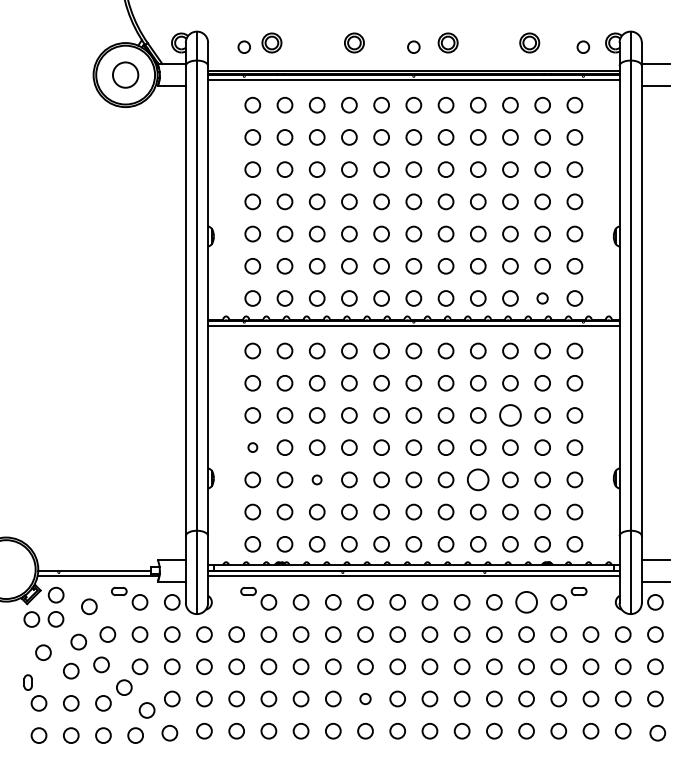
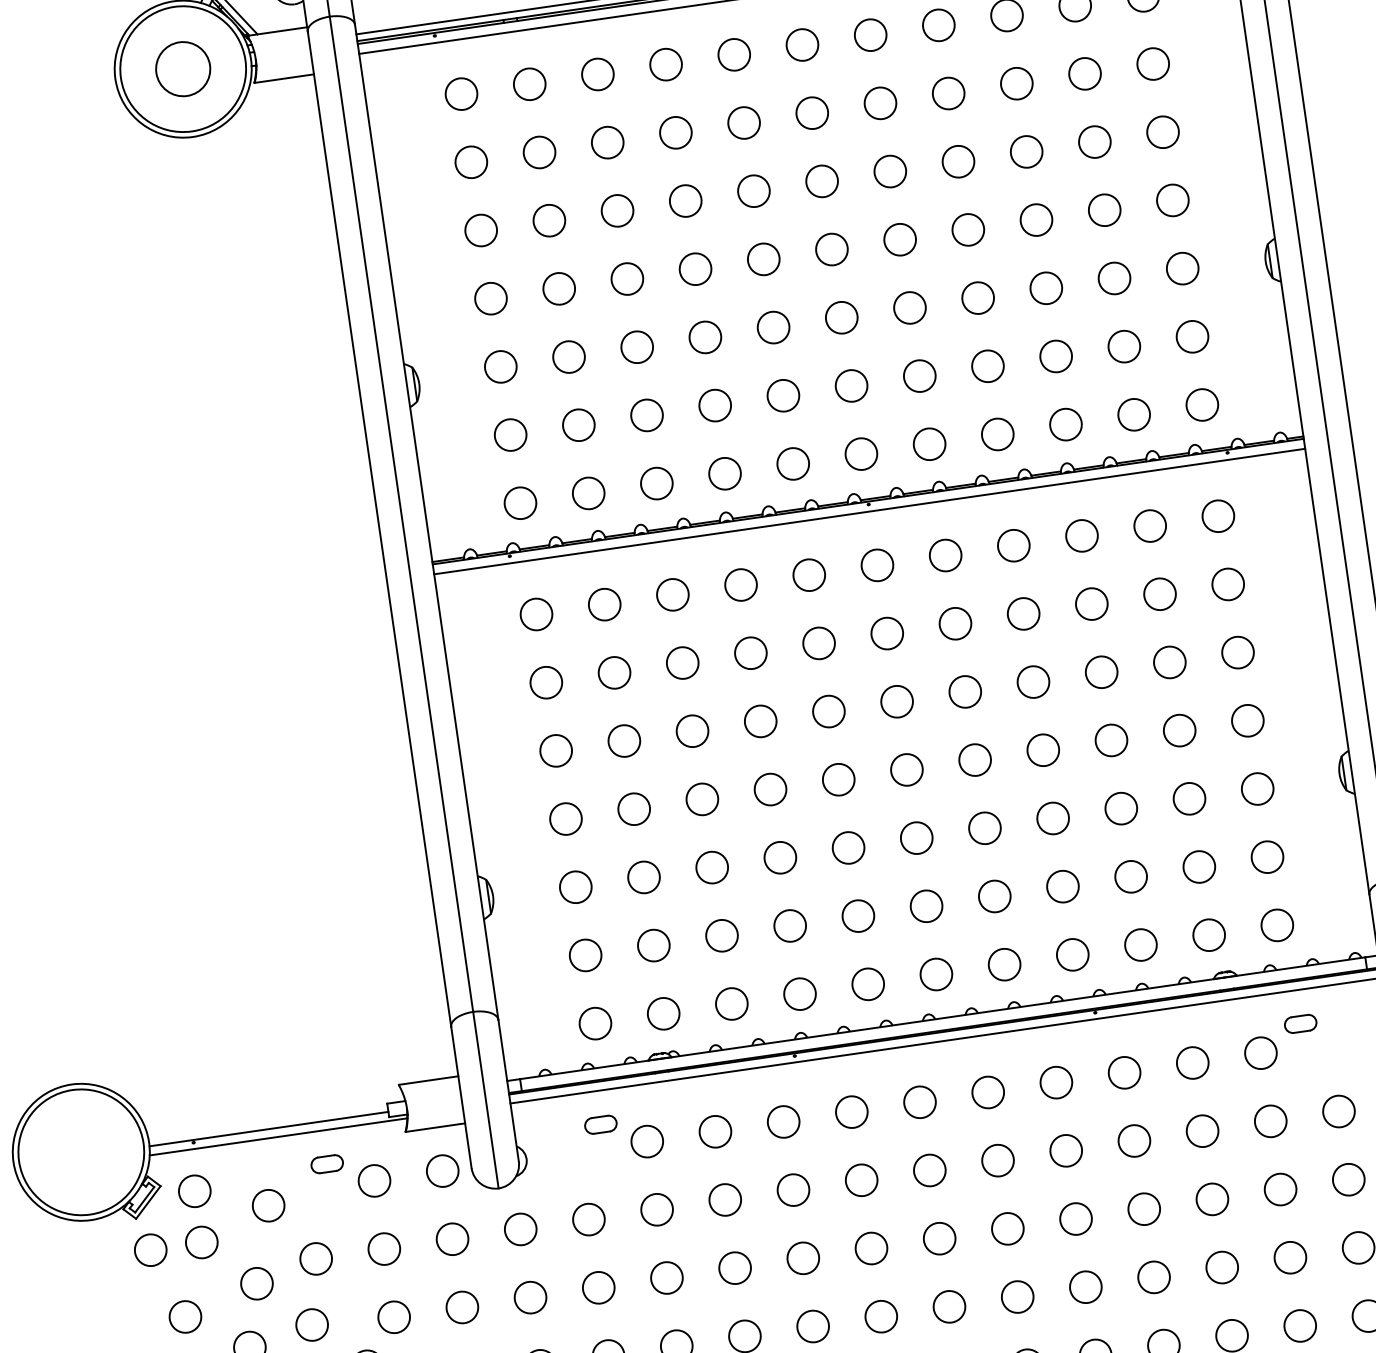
circle: (542, 298) -> (1133, 414), size x1.43
circle: (510, 415) -> (1101, 672), size x0.71
circle: (252, 447) -> (565, 818), size x1.67
circle: (316, 479) -> (710, 866), size x1.67
circle: (478, 479) -> (1053, 817), size x0.71
circle: (526, 602) -> (1192, 1063), size x0.71
circle: (365, 698) -> (881, 1315), size x1.43

